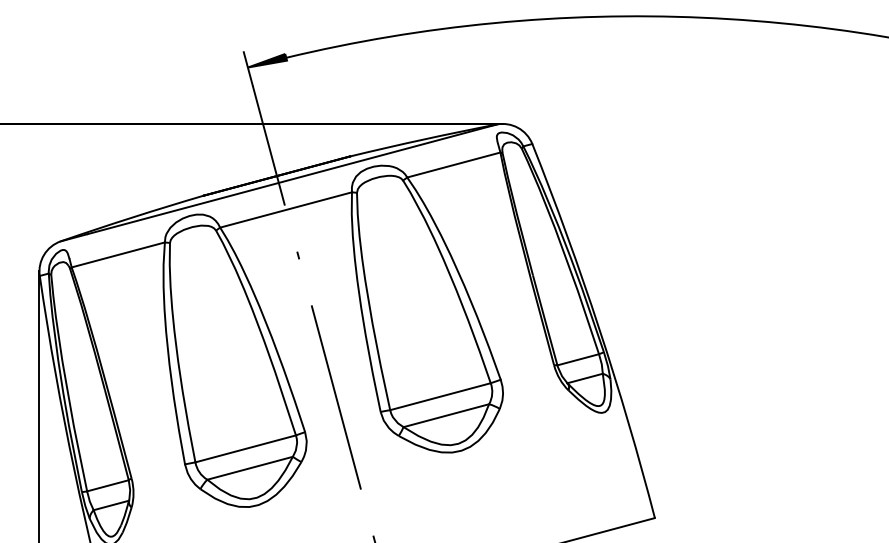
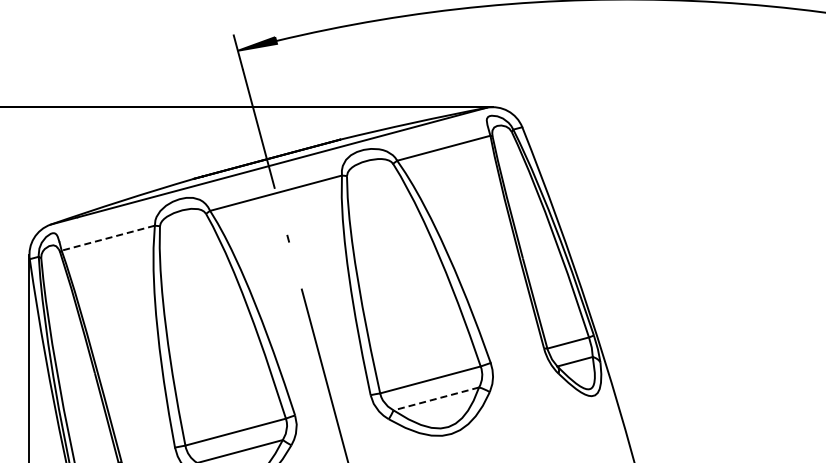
line: (117, 255) -> (107, 238), solid -> dashed
line: (445, 415) -> (435, 398), solid -> dashed

